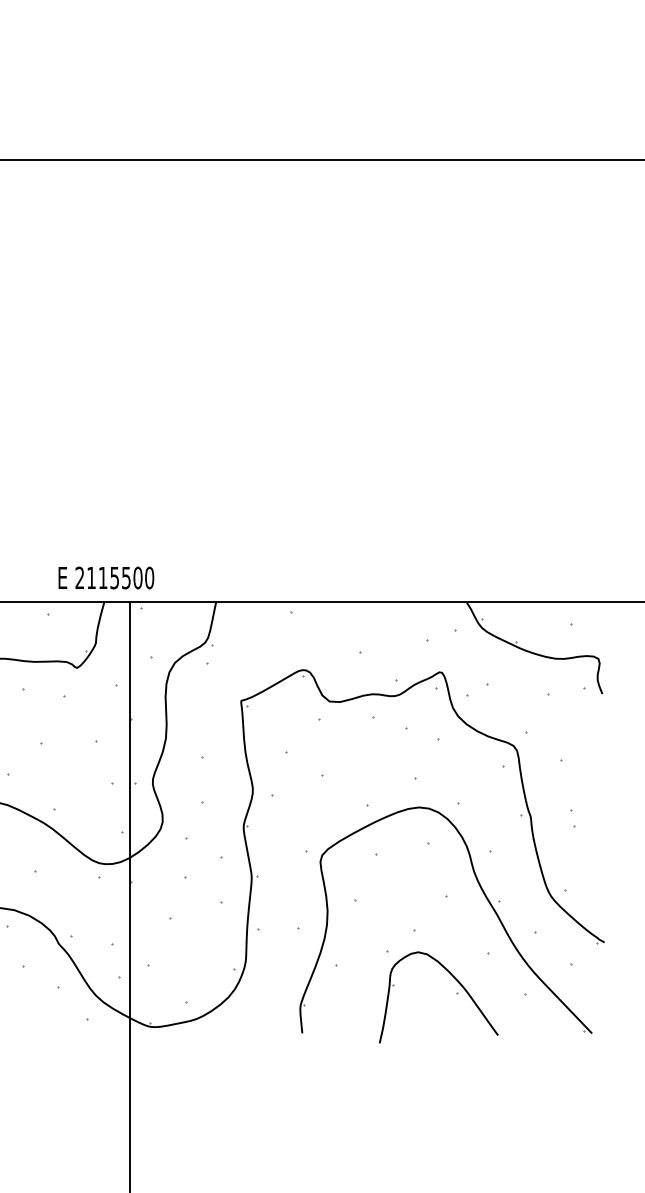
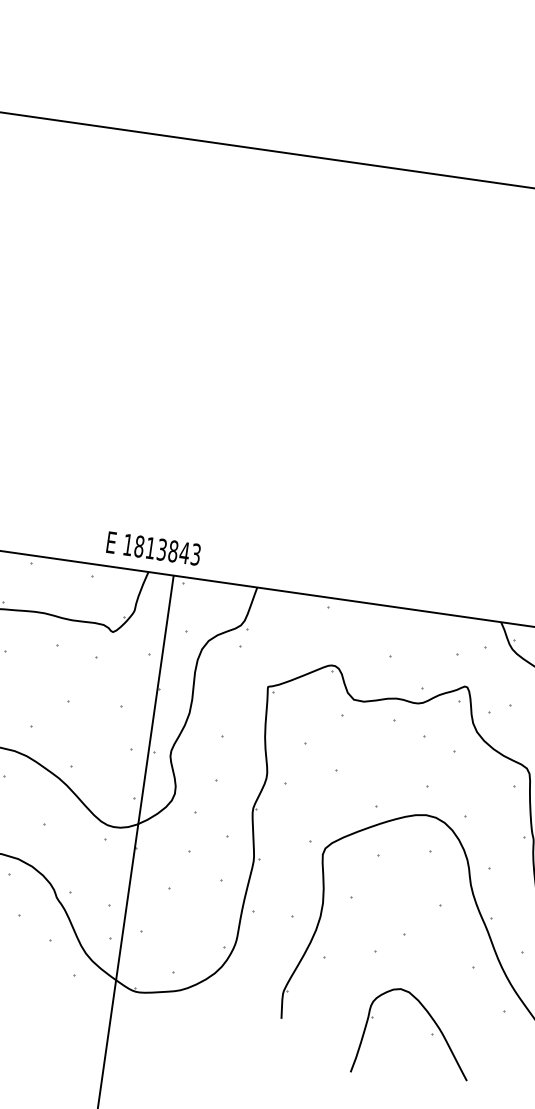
text: (114, 577) -> (161, 549), 2115500 -> 1813843
part: (456, 993) -> (432, 1034), moved

